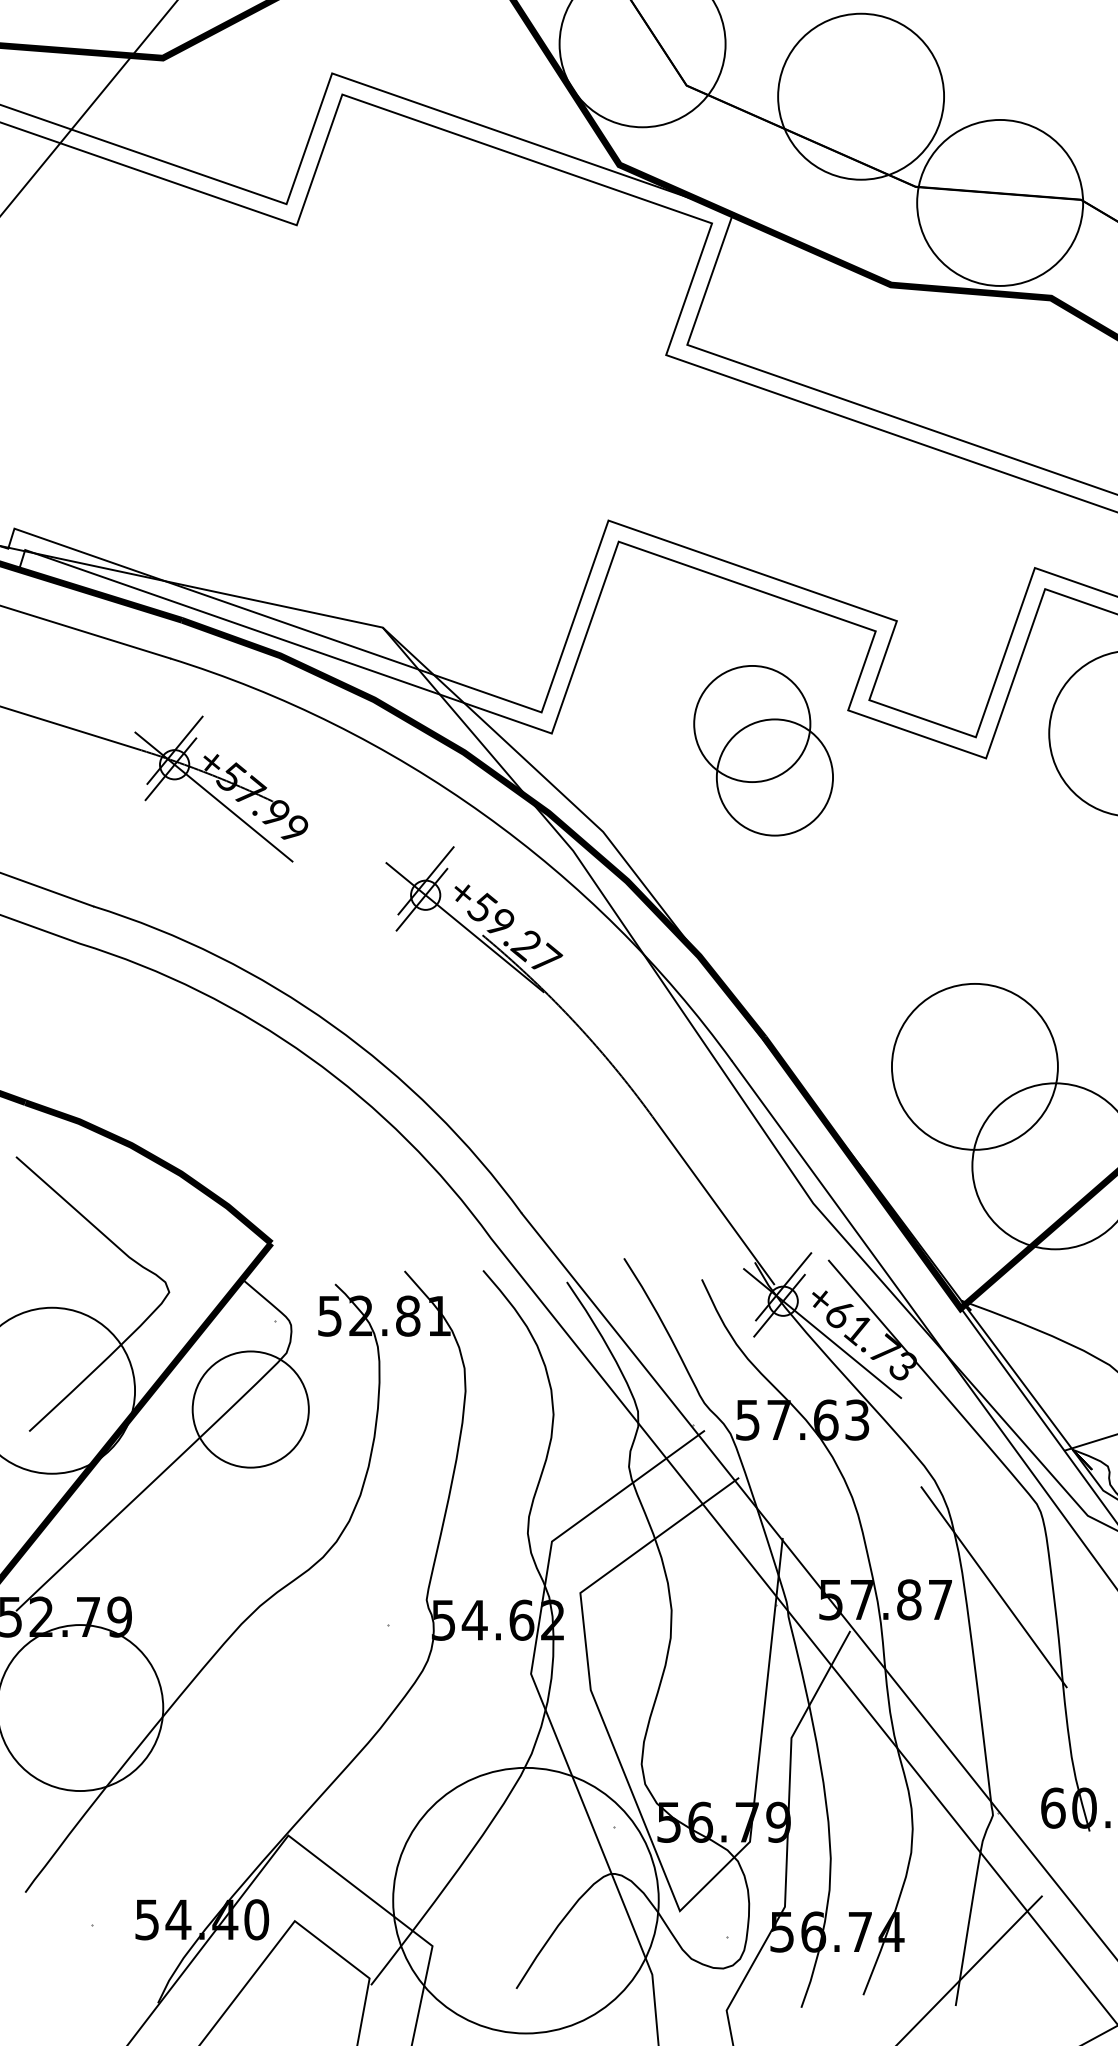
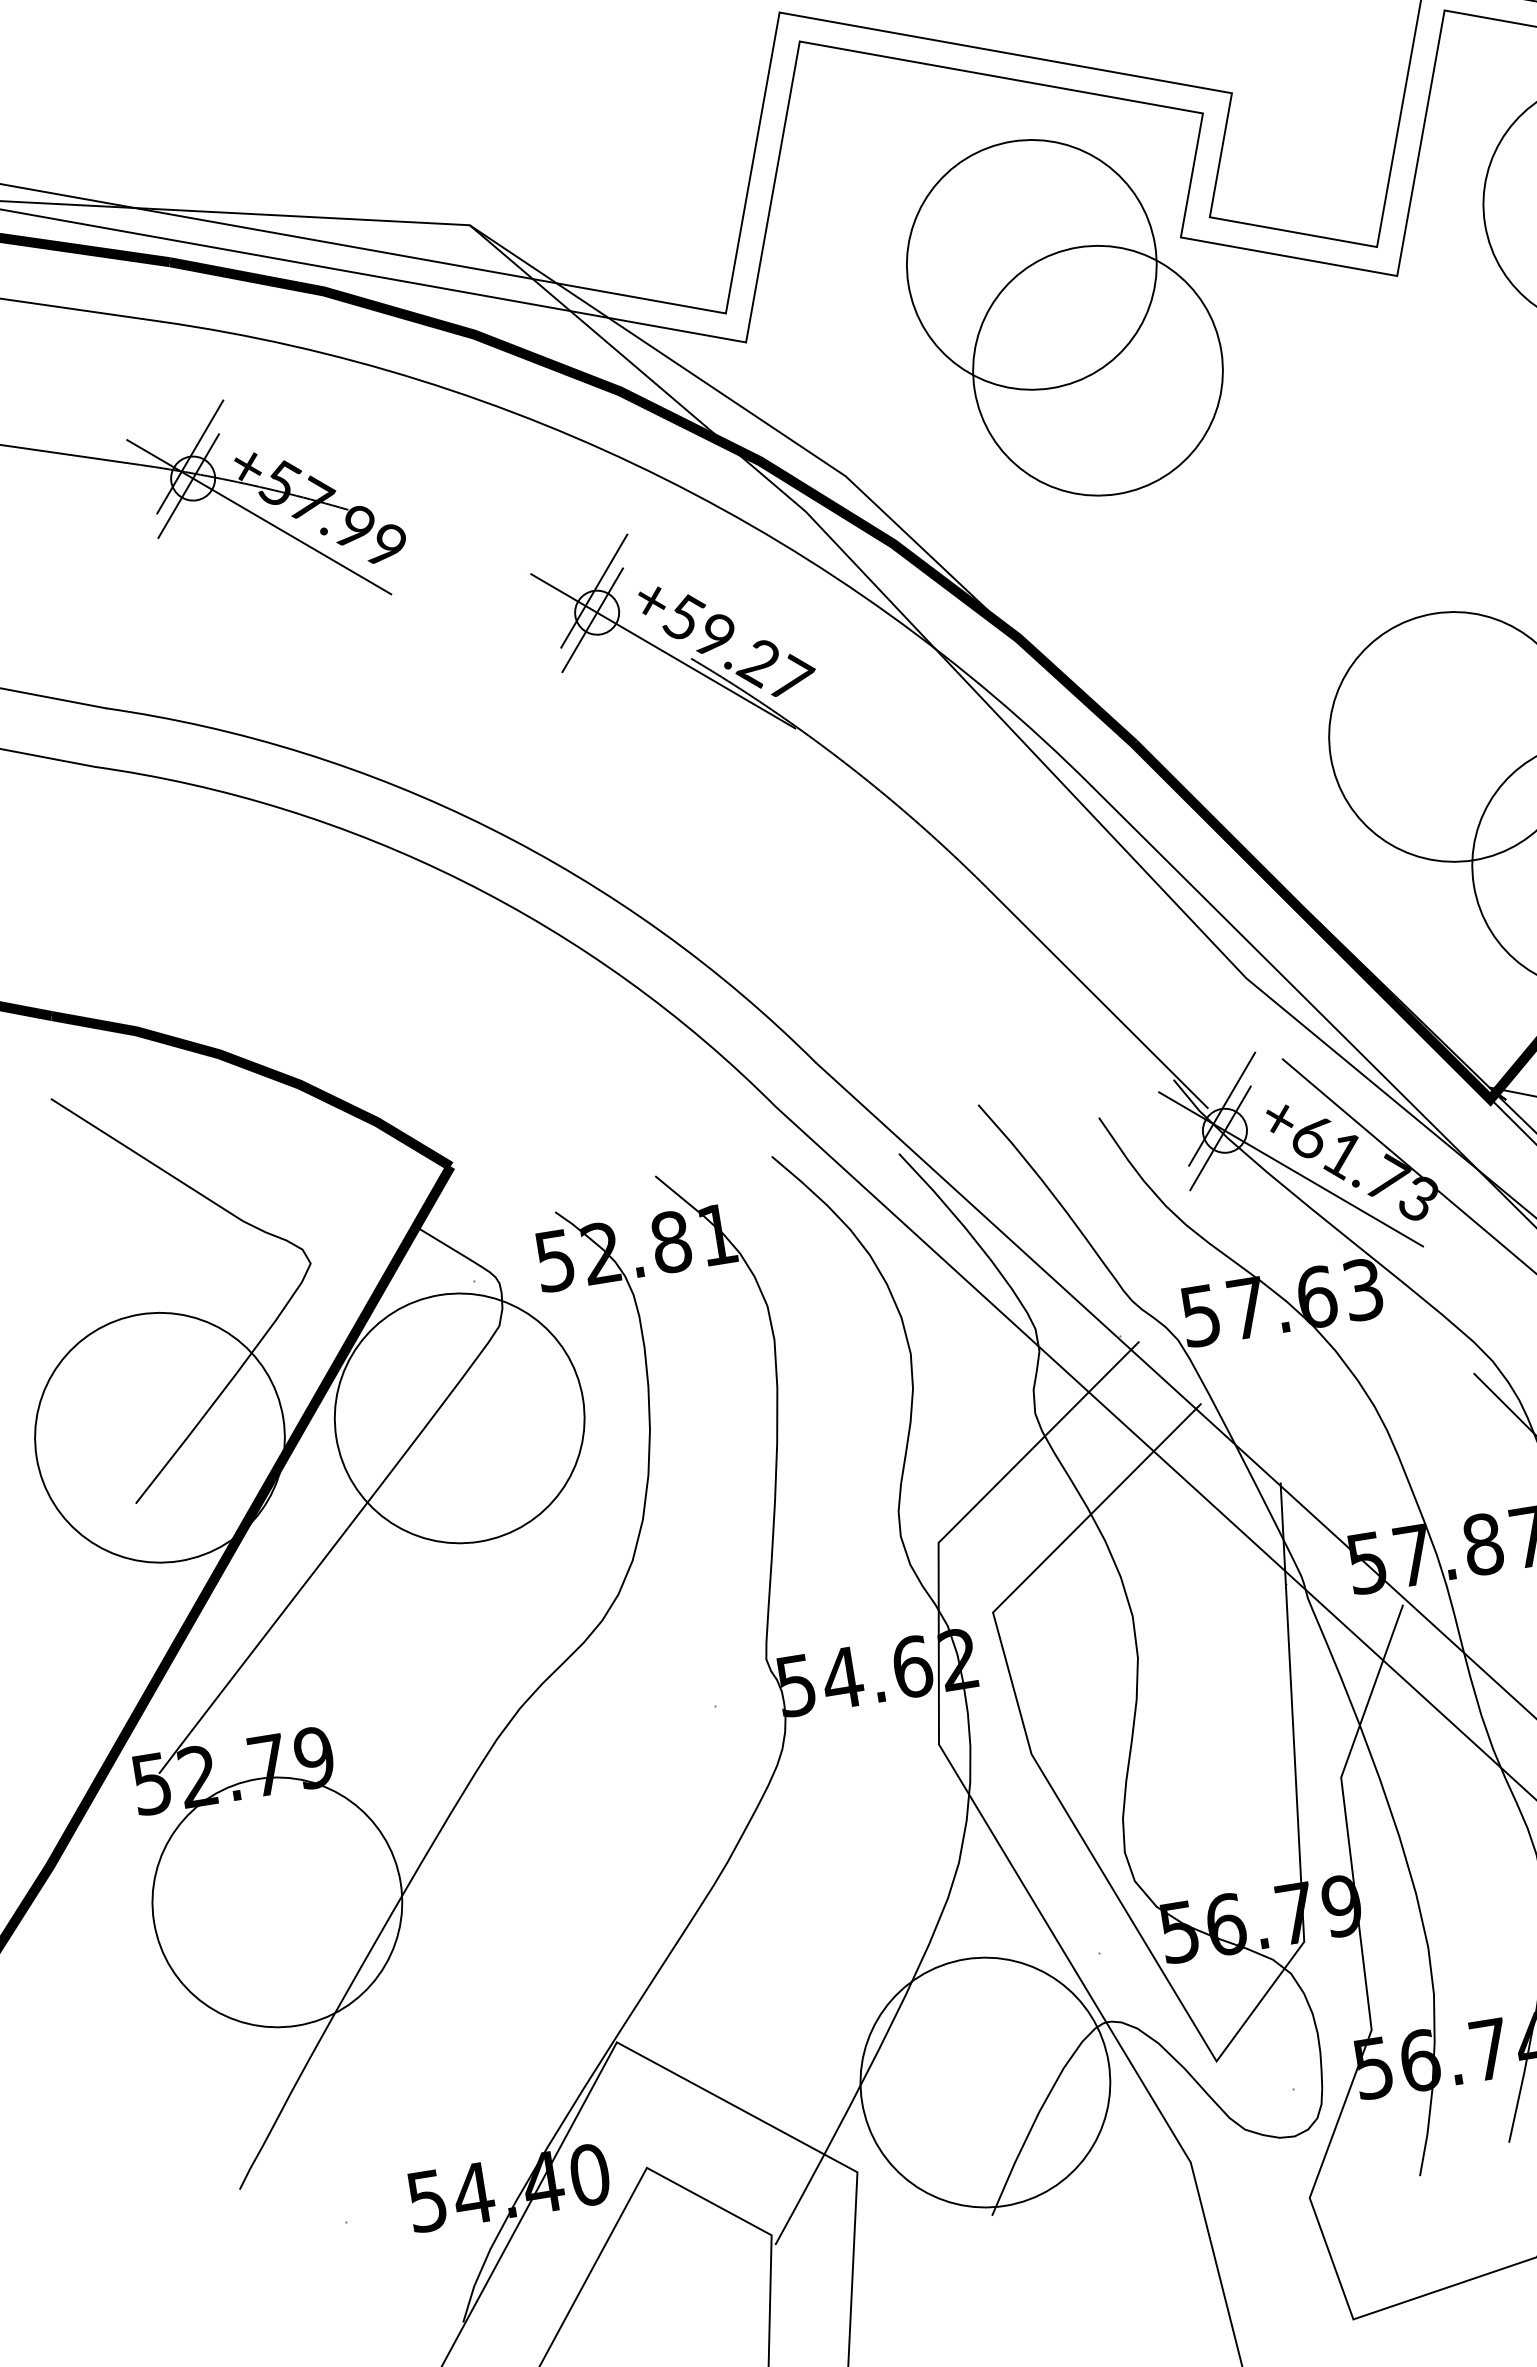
part: (763, 750) -> (1064, 317), size x1.43
circle: (250, 1409) -> (459, 1418), size x1.43
circle: (525, 1900) -> (984, 2082), size x0.62

